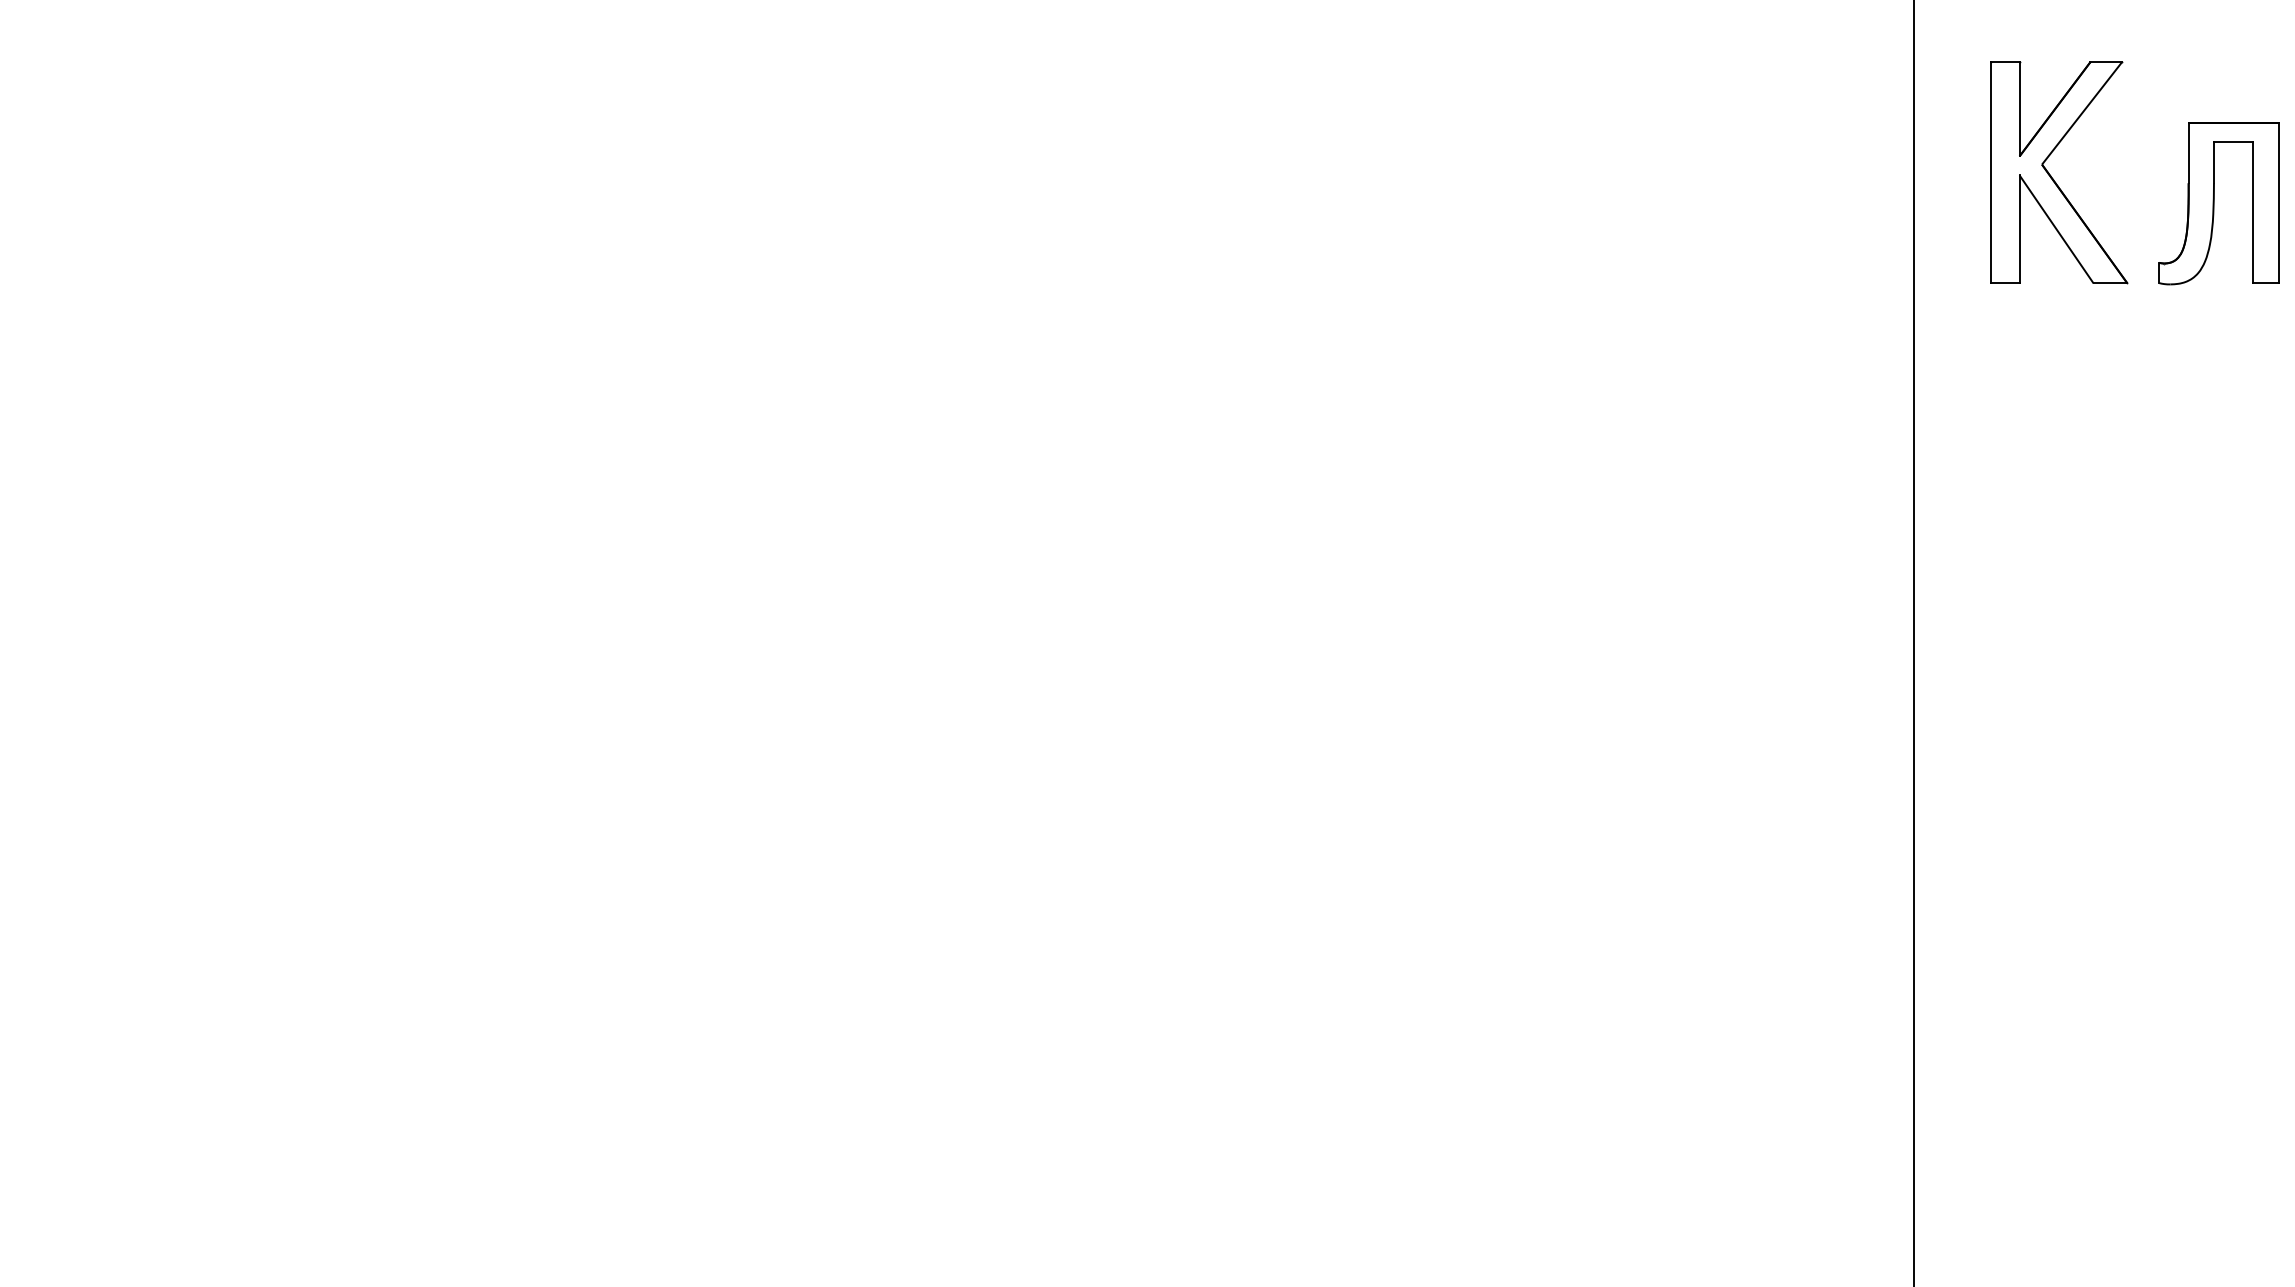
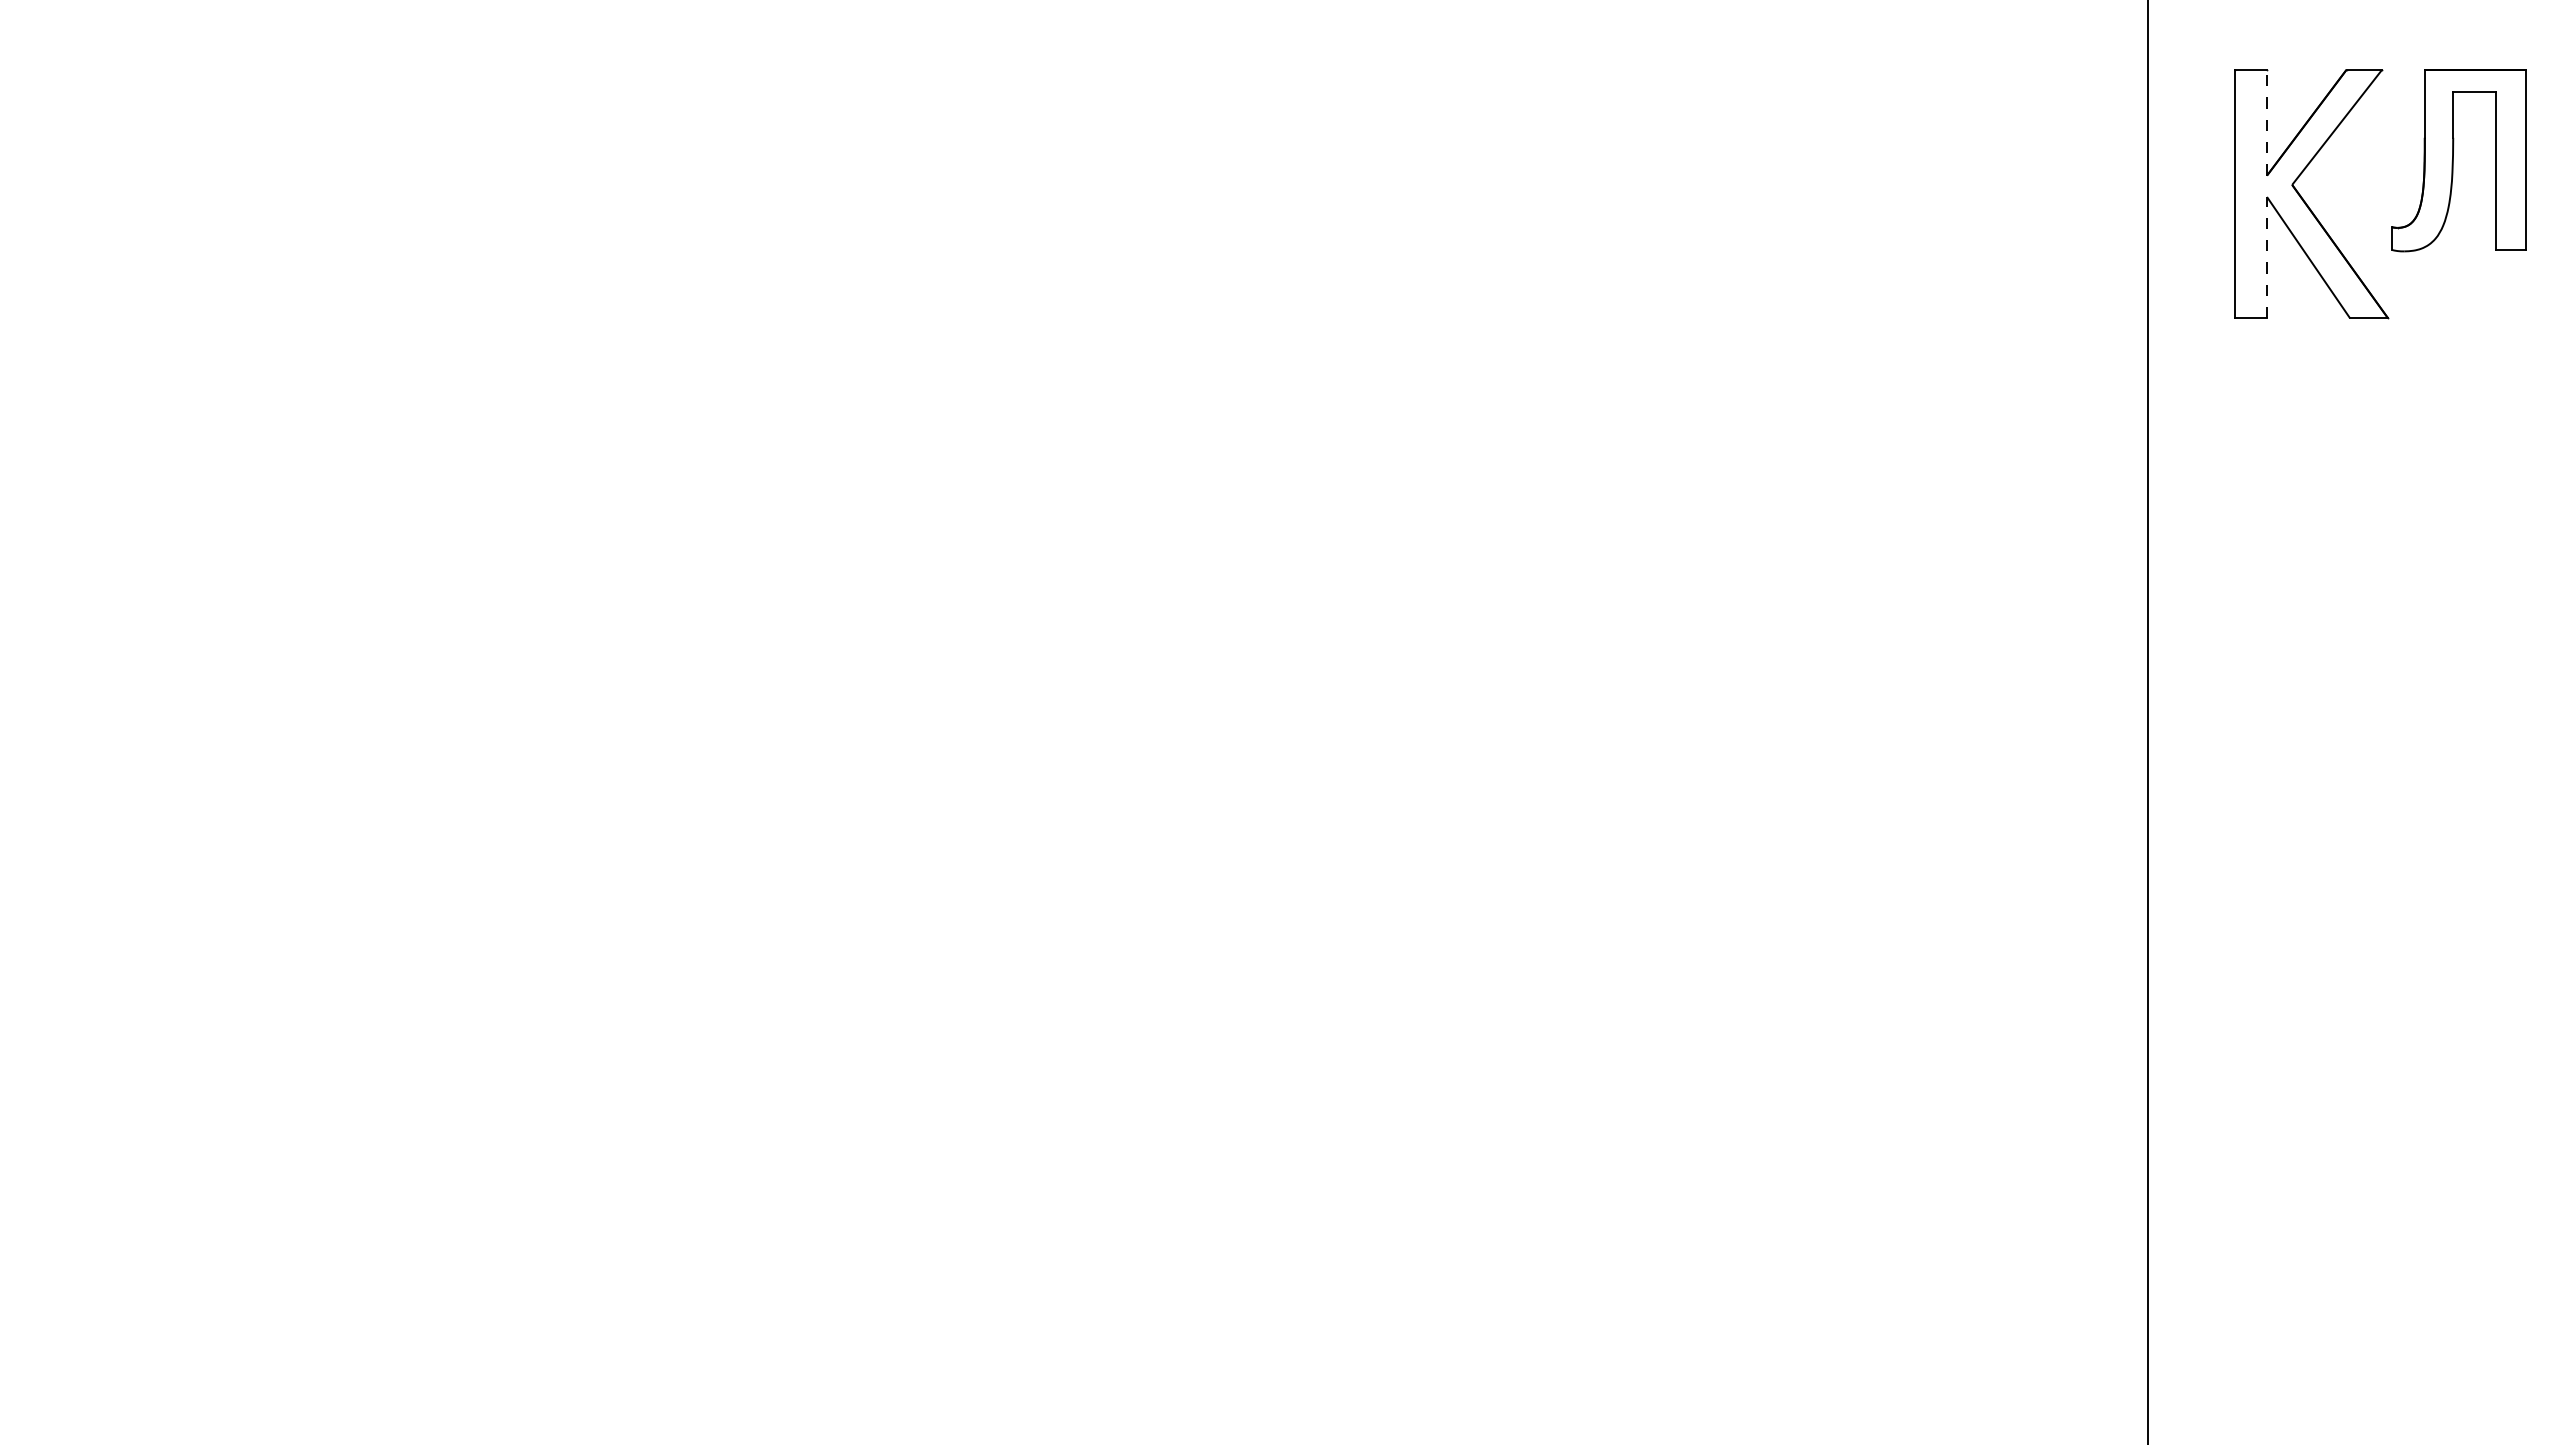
line: (2020, 109) -> (2267, 122), solid -> dashed
part: (2218, 203) -> (2458, 160), moved
line: (2020, 229) -> (2267, 257), solid -> dashed

